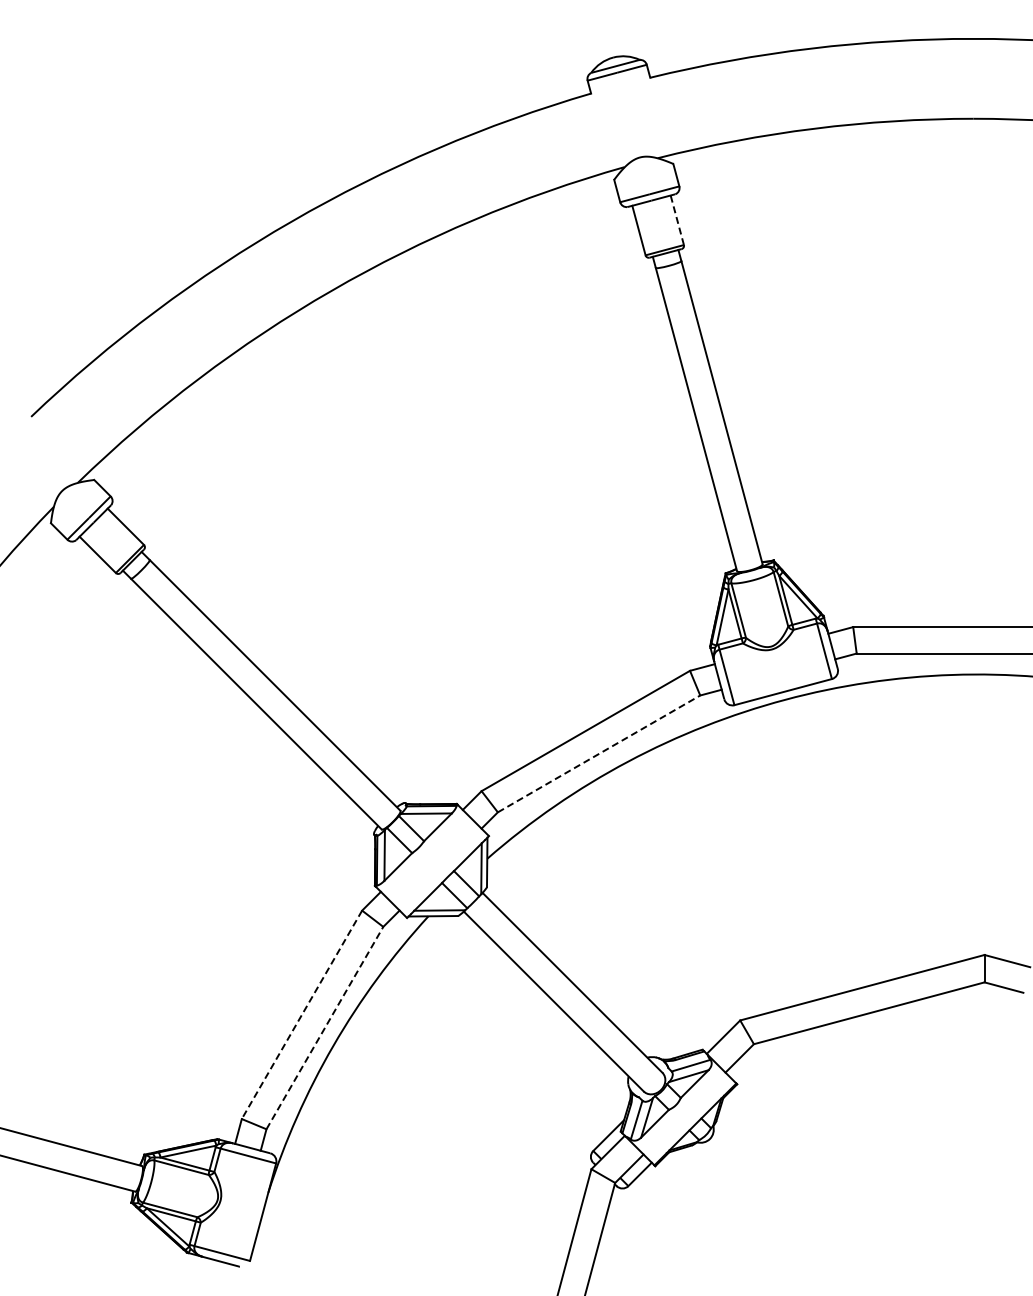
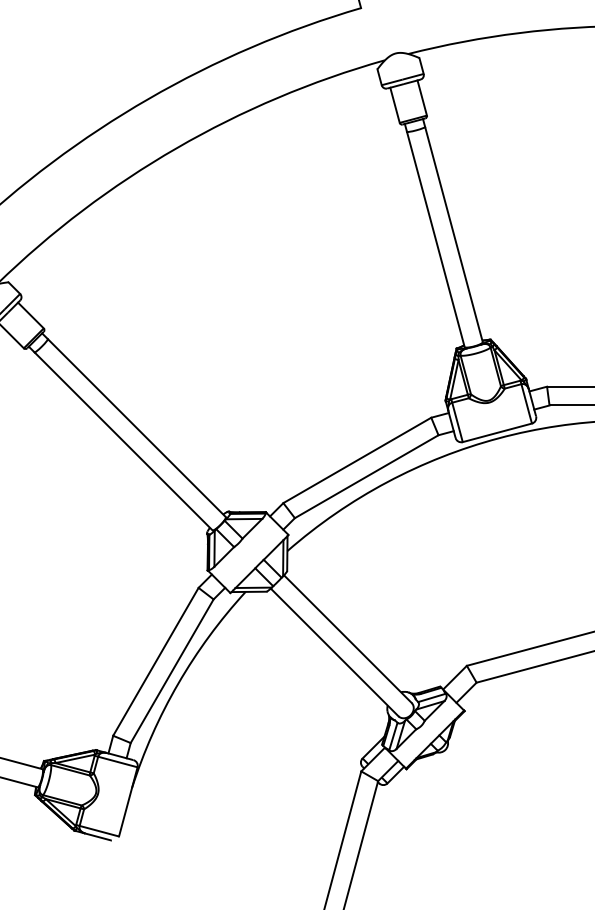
line: (677, 220) -> (422, 98), dashed -> solid
line: (599, 753) -> (367, 476), dashed -> solid
line: (301, 1015) -> (155, 662), dashed -> solid
line: (324, 1028) -> (171, 671), dashed -> solid

